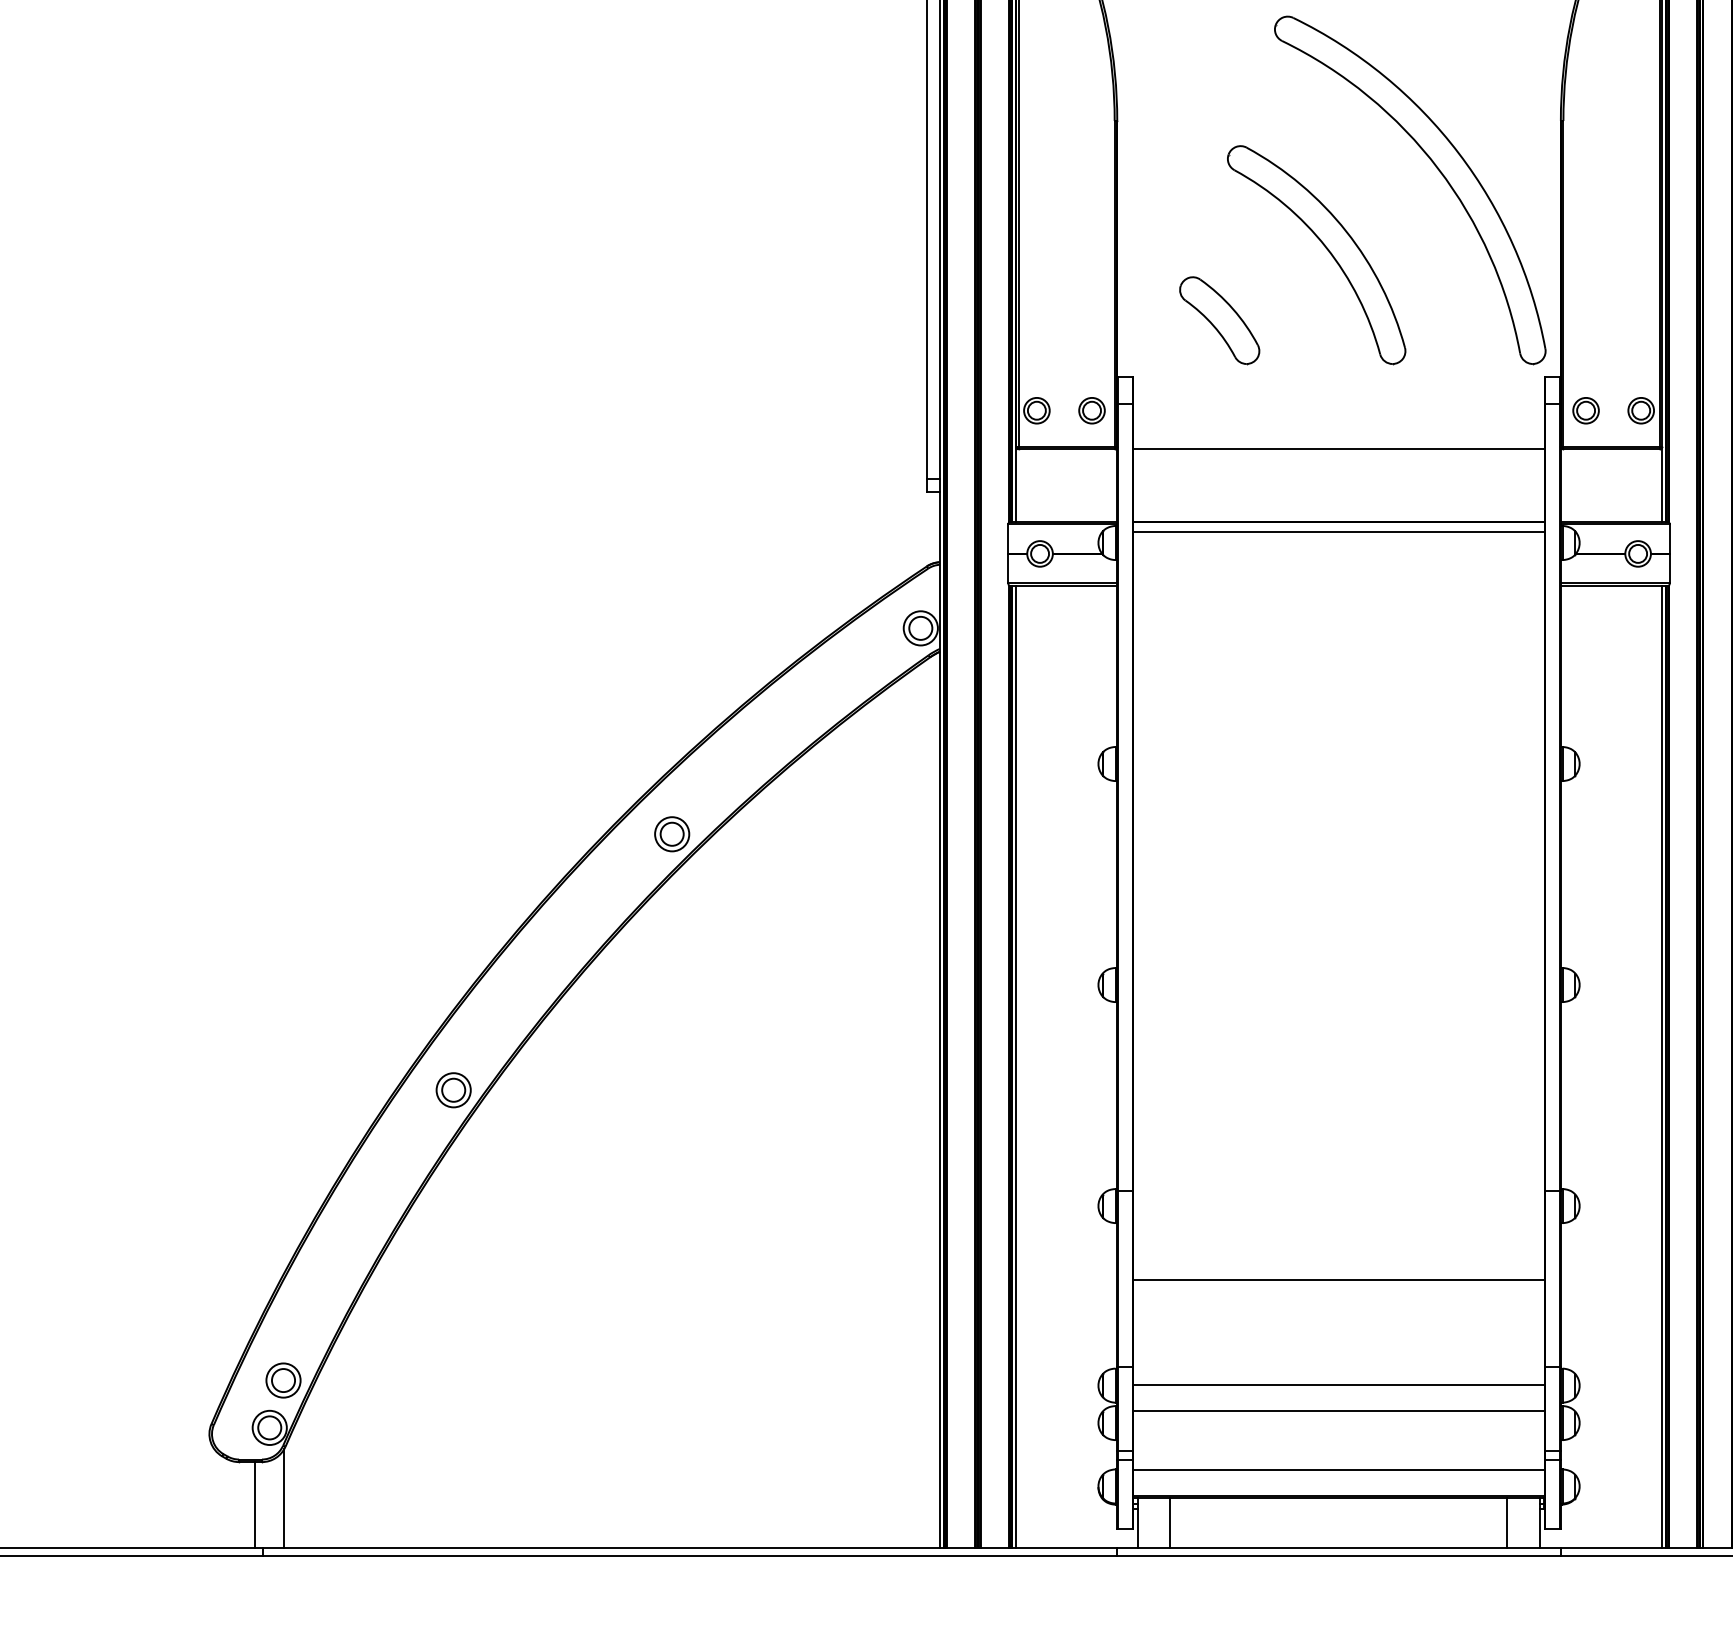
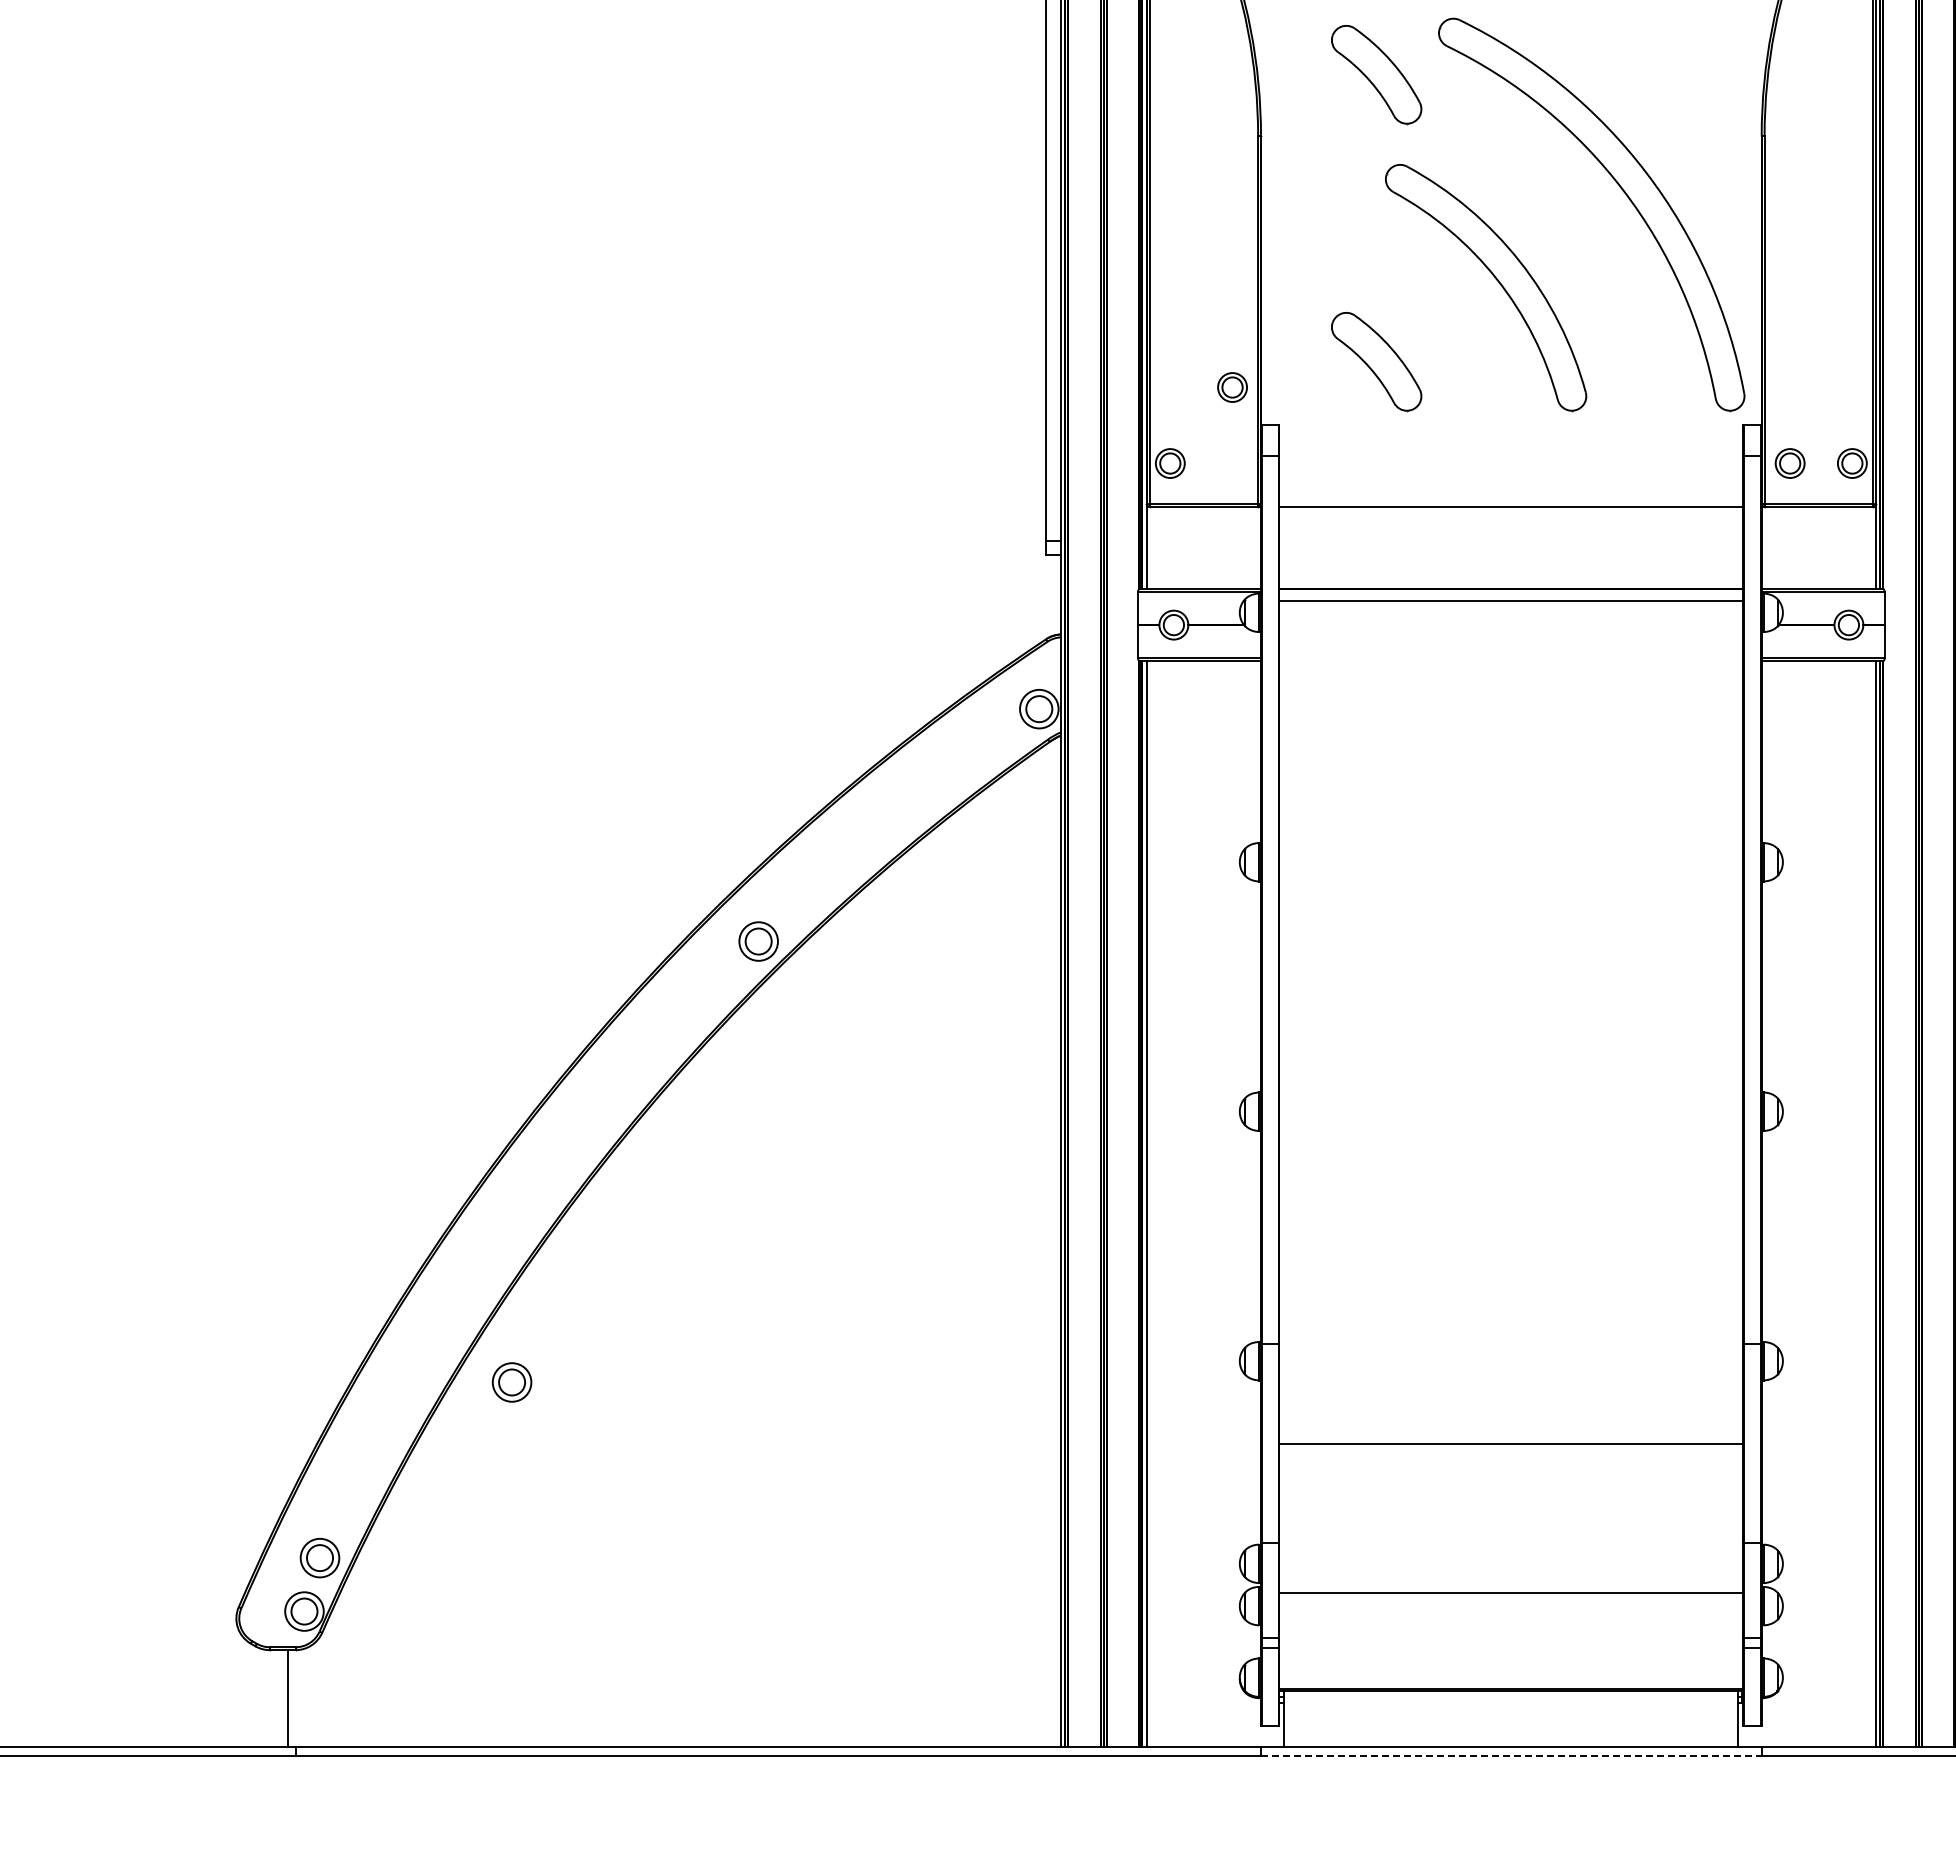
part: (1219, 66) -> (1376, 75), added
part: (1091, 410) -> (1232, 387), moved
part: (453, 1090) -> (511, 1382), moved
line: (1339, 1385) -> (1511, 1563), removed
line: (1339, 1469) -> (1511, 1658), removed
line: (283, 1497) -> (320, 1690), removed
line: (1169, 1522) -> (1320, 1718), removed
line: (1506, 1522) -> (1700, 1718), removed
line: (1339, 1556) -> (1511, 1756), solid -> dashed

